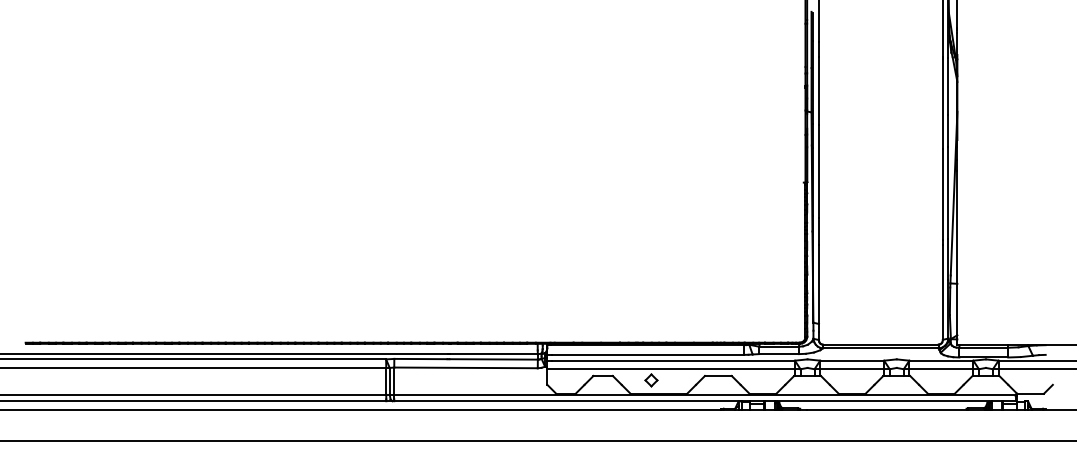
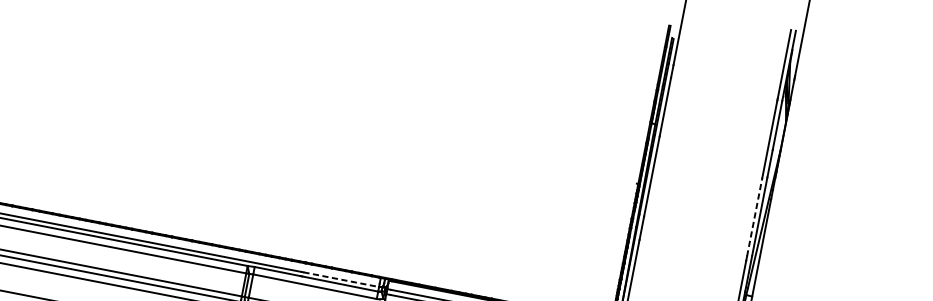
line: (942, 194) -> (754, 217), solid -> dashed
line: (493, 354) -> (340, 279), solid -> dashed

